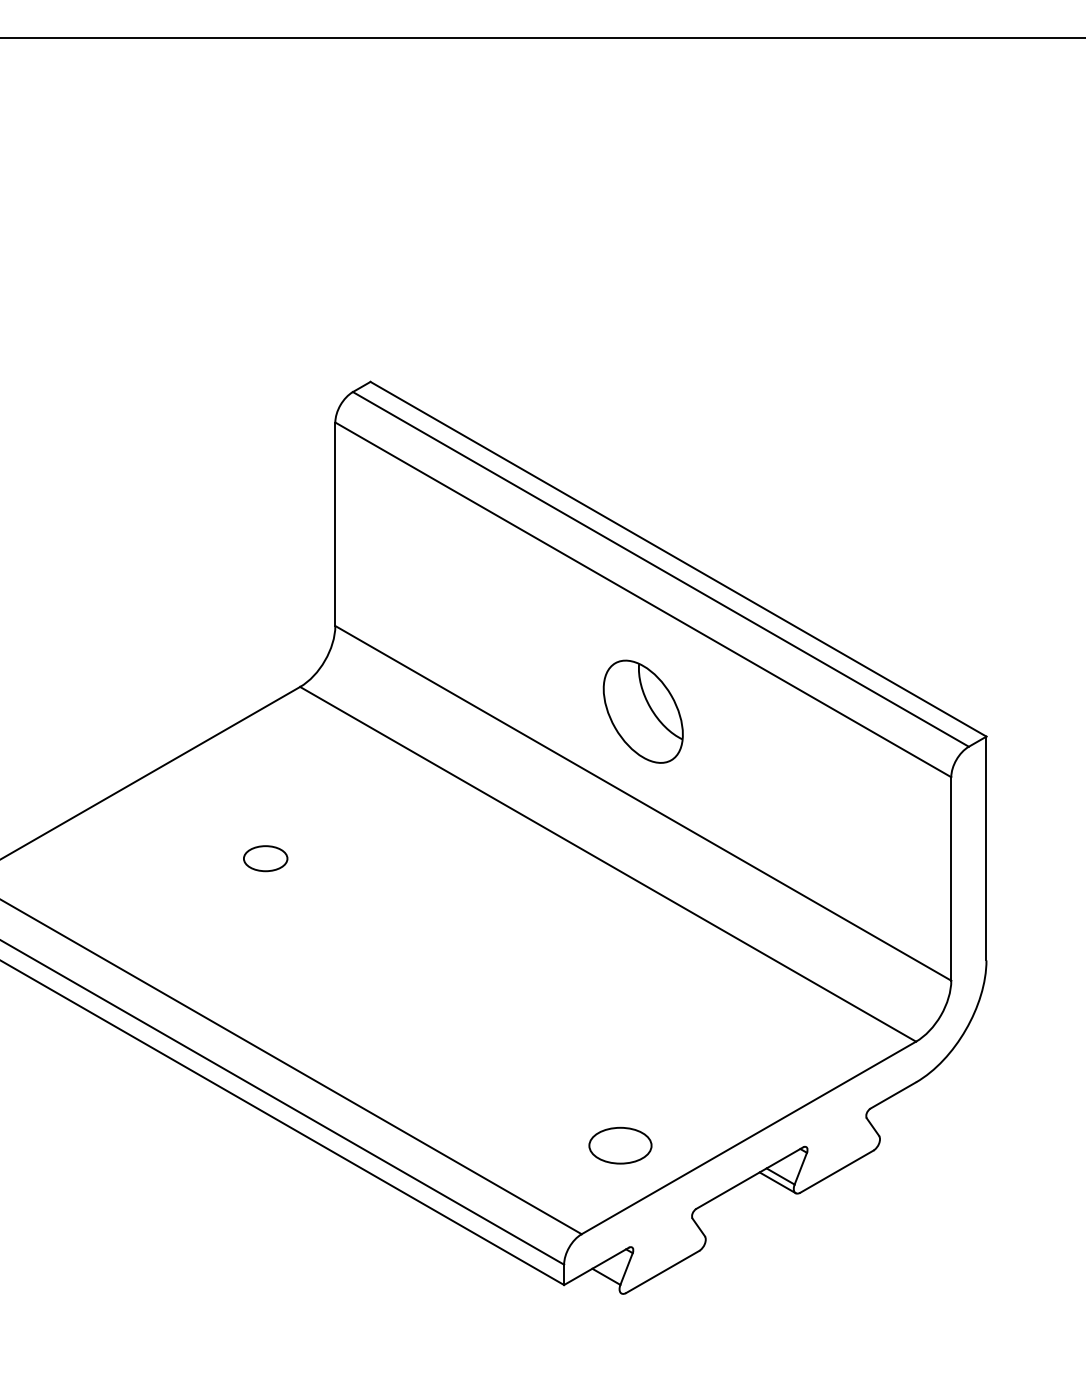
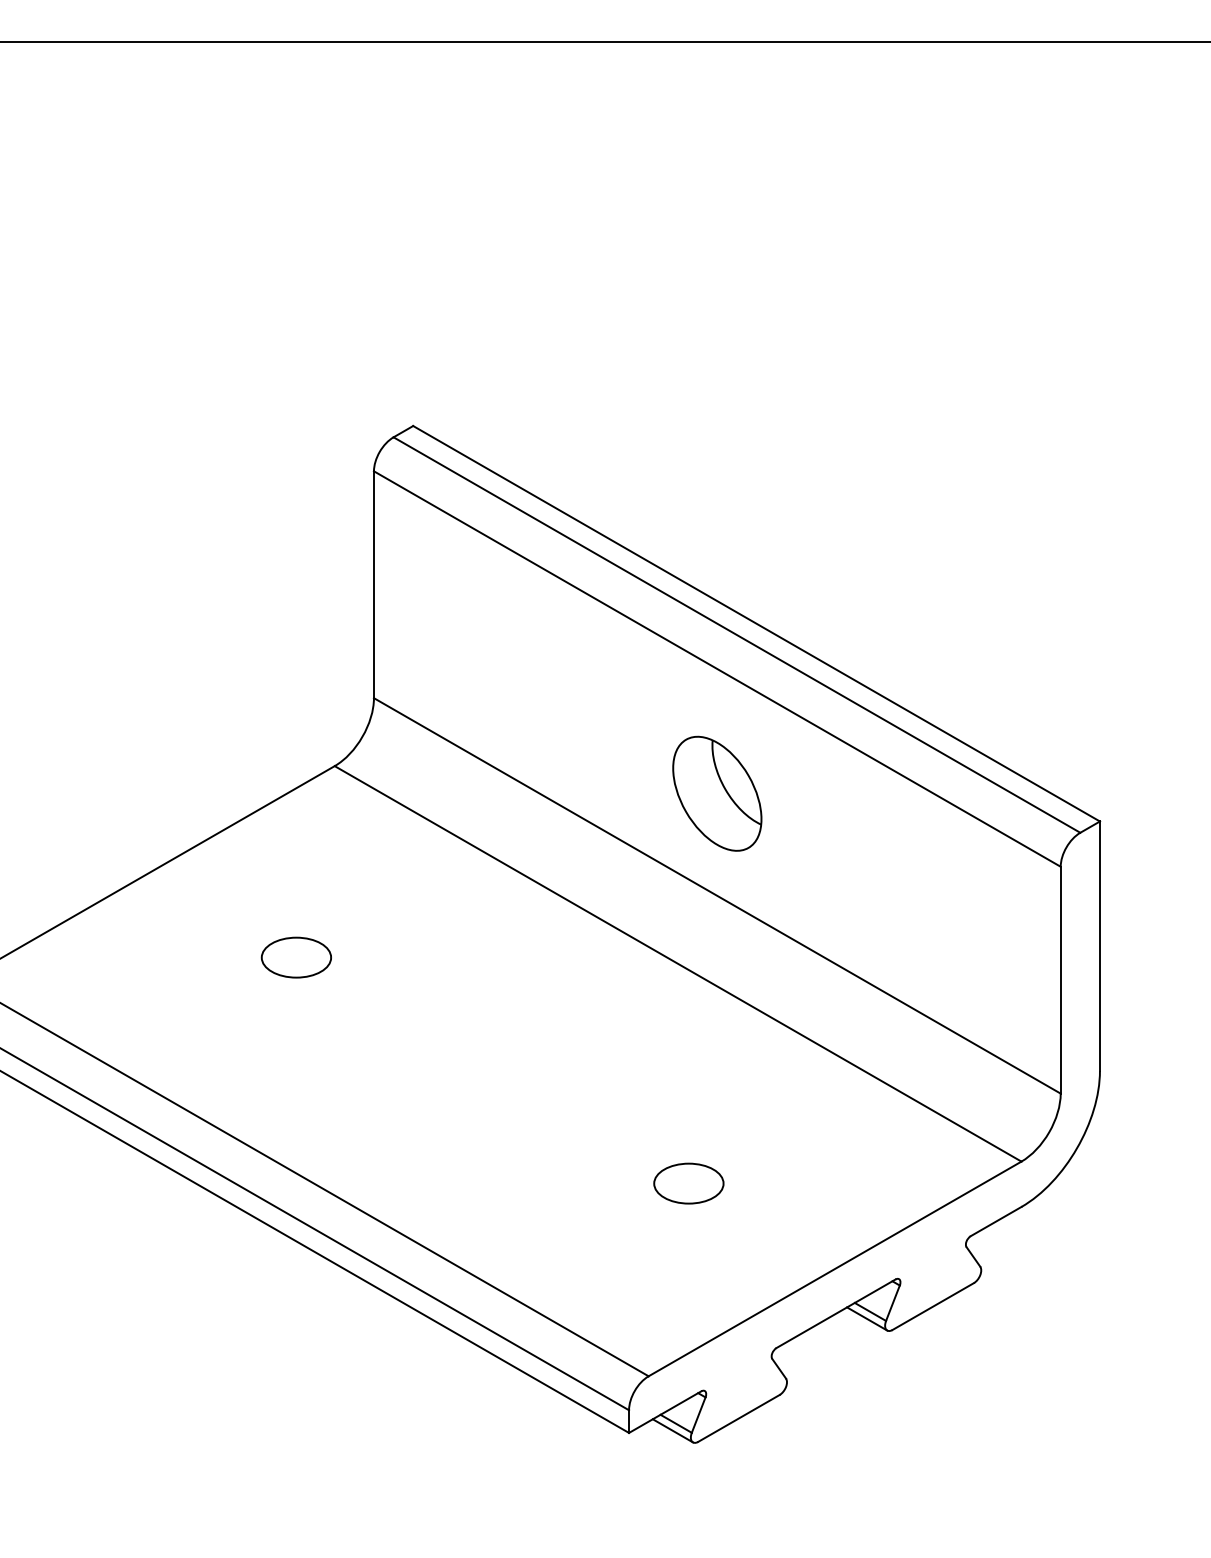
part: (264, 858) -> (295, 957), size x1.43
part: (620, 1145) -> (688, 1183), moved
line: (603, 1282) -> (672, 1430), added

